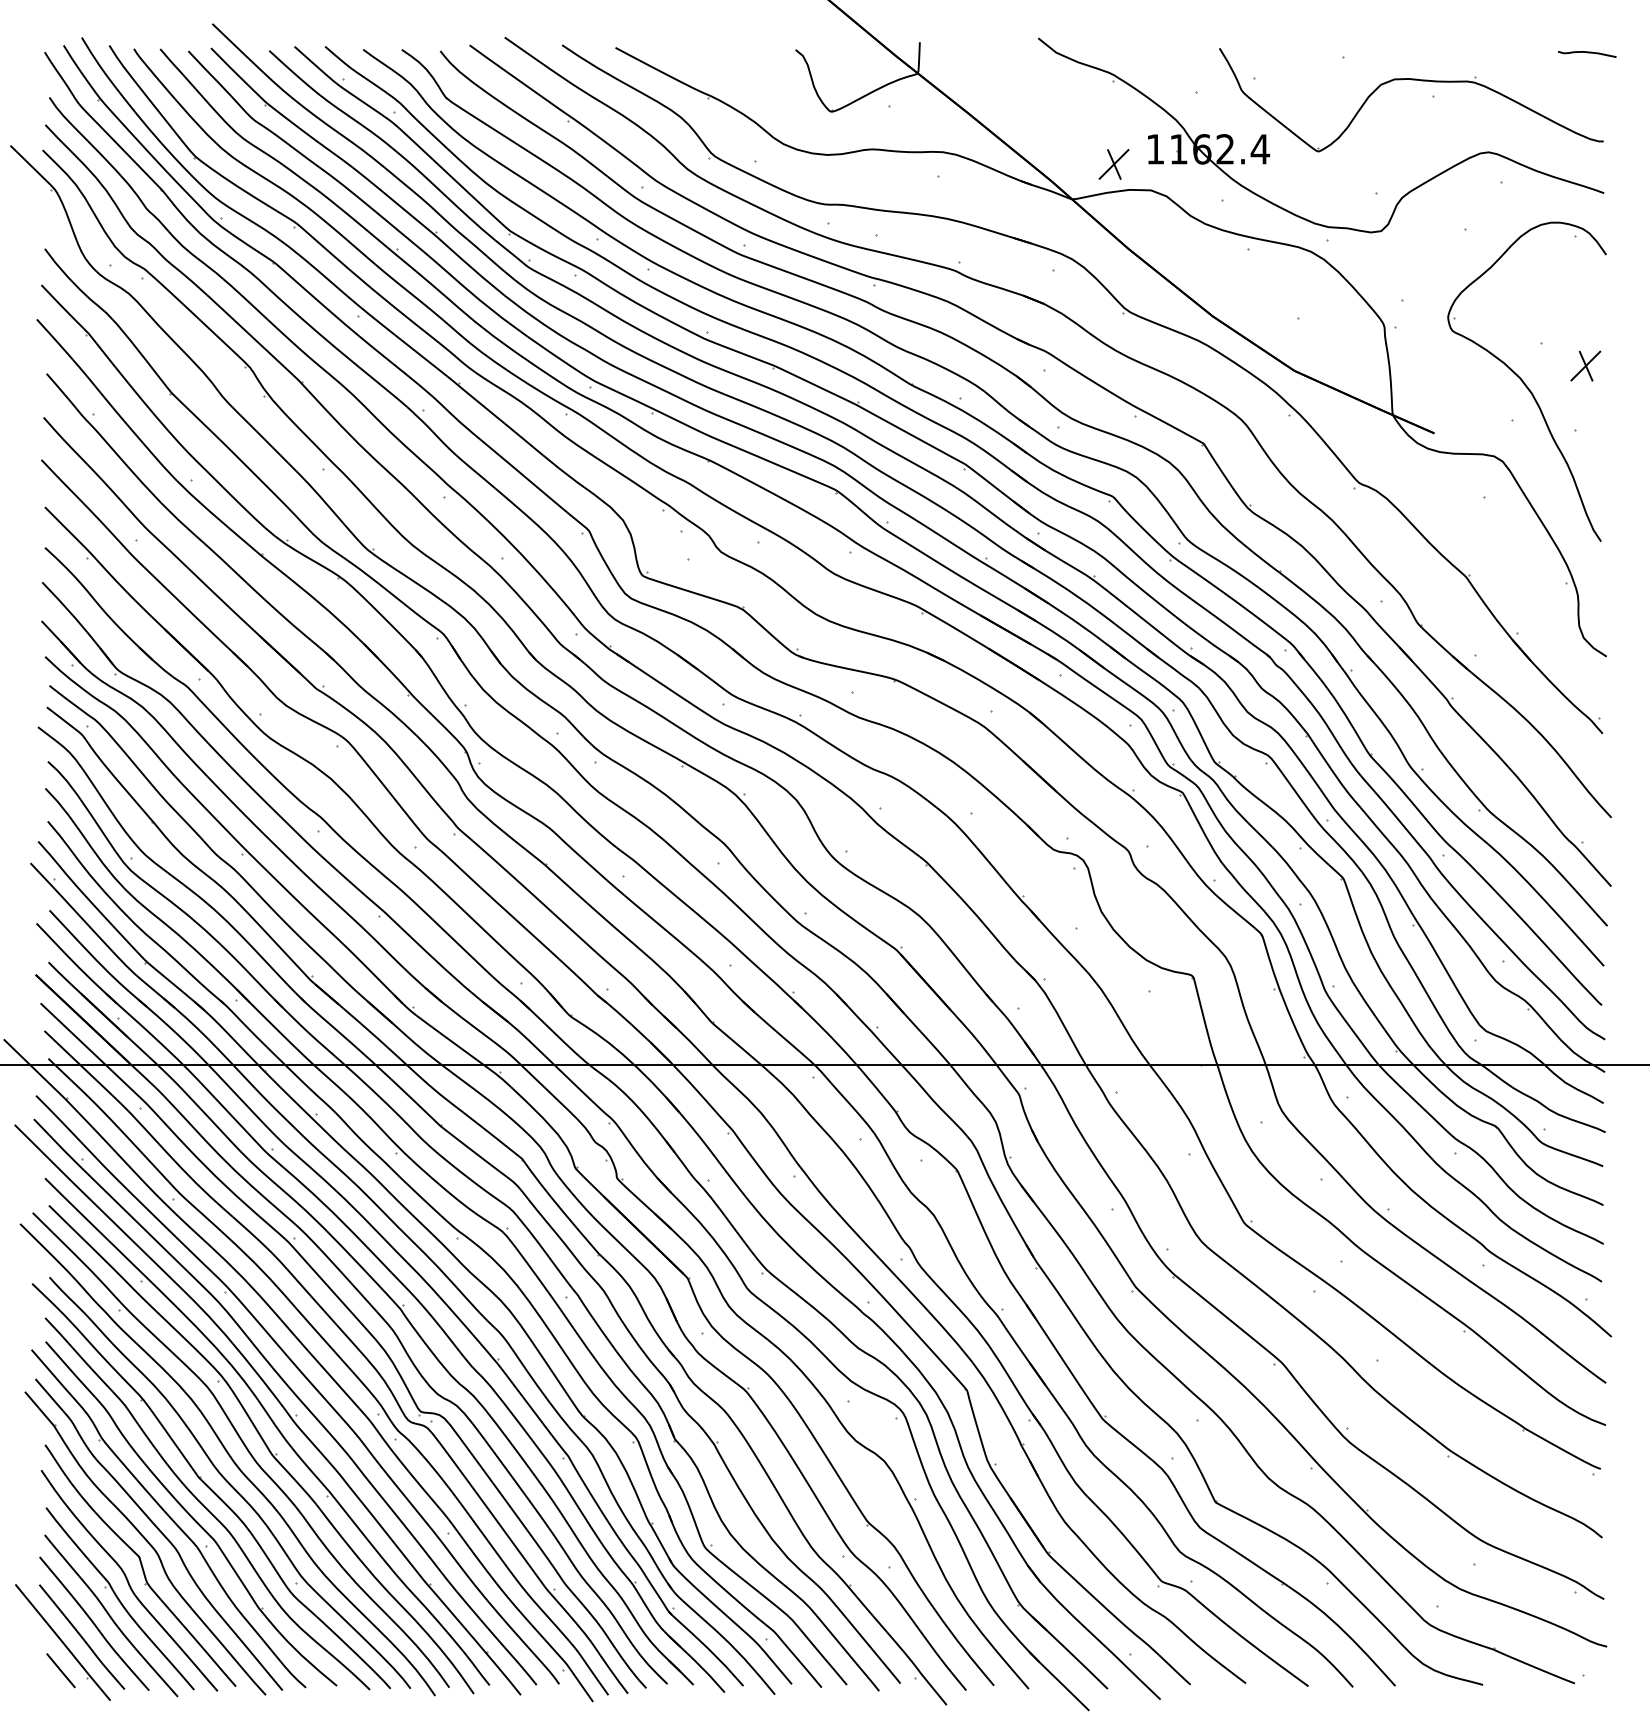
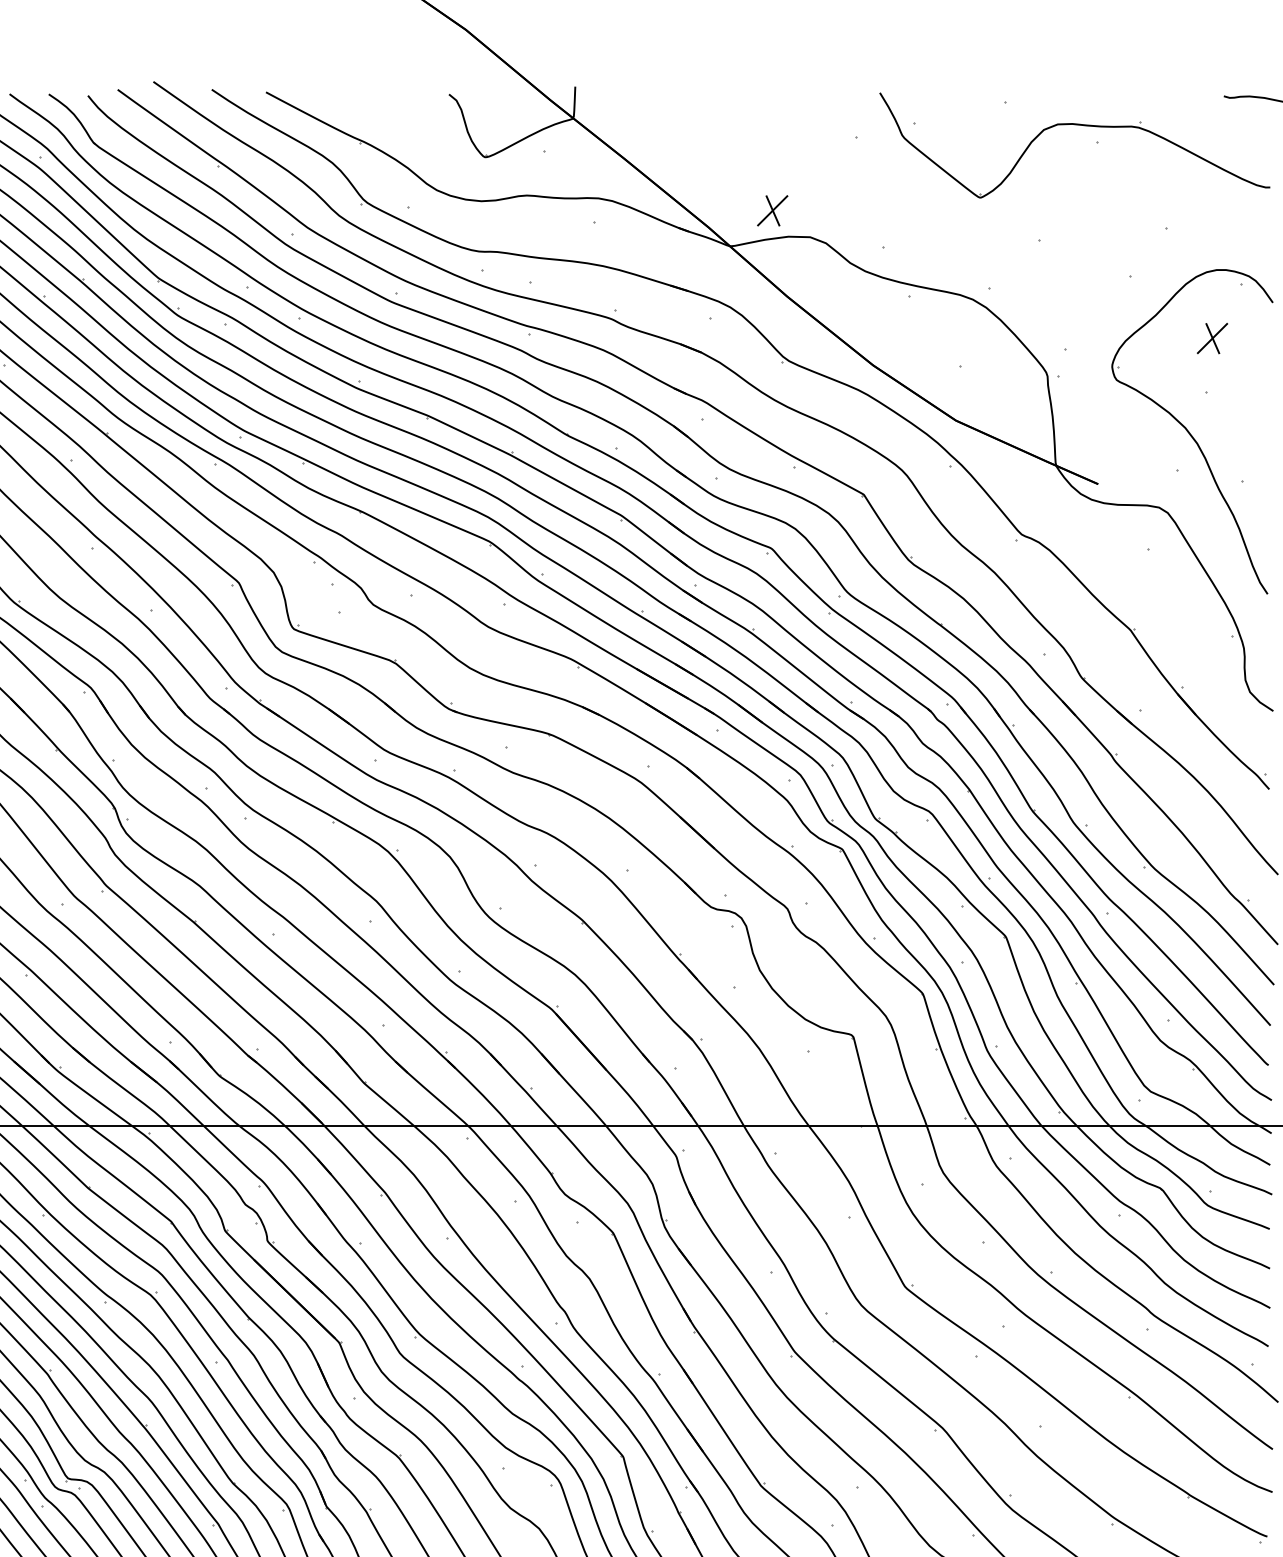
part: (1270, 154) -> (931, 200), removed
part: (1585, 365) -> (1212, 337), moved

